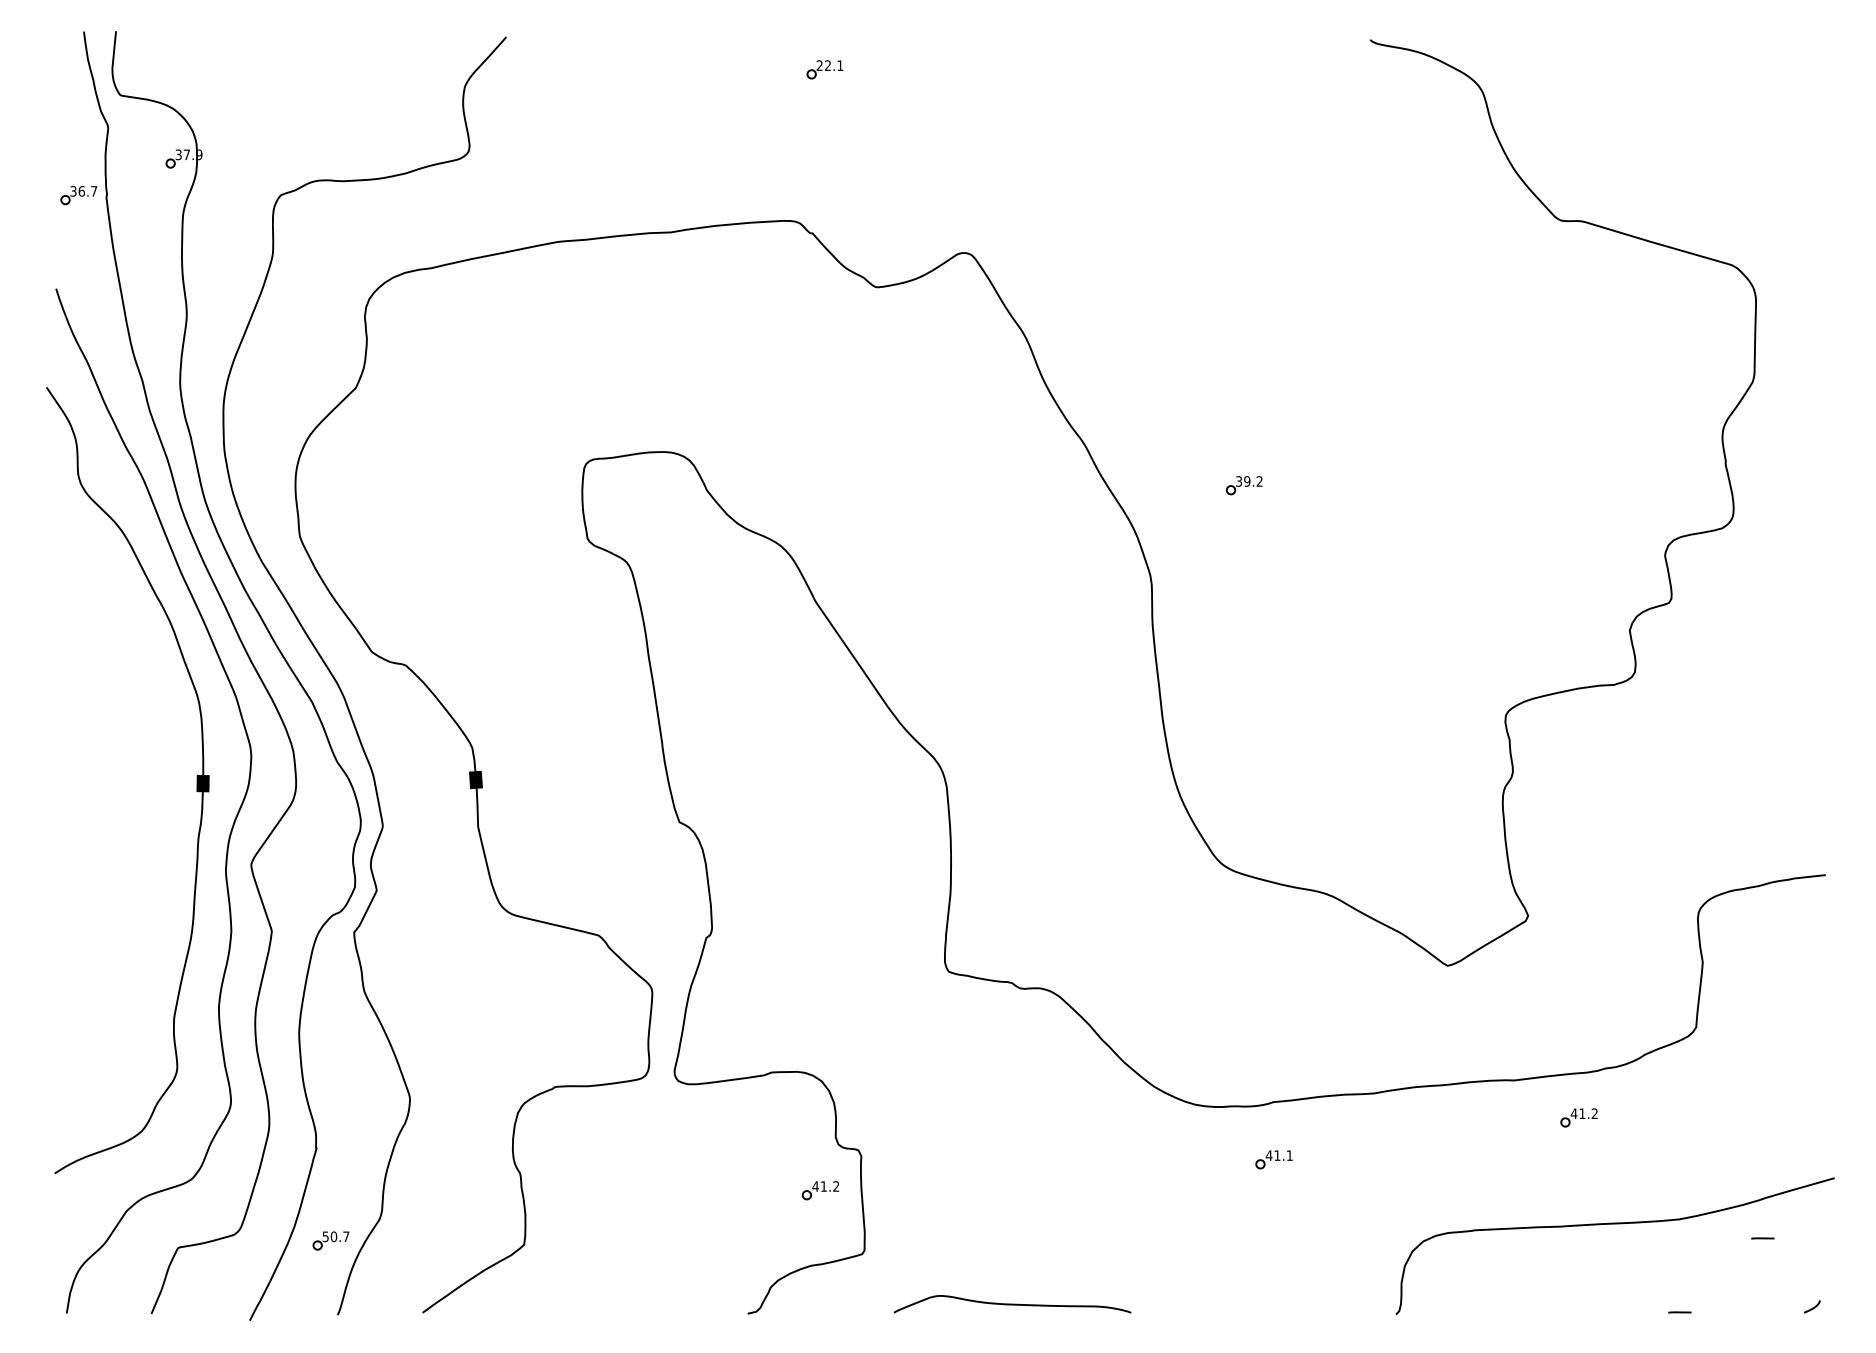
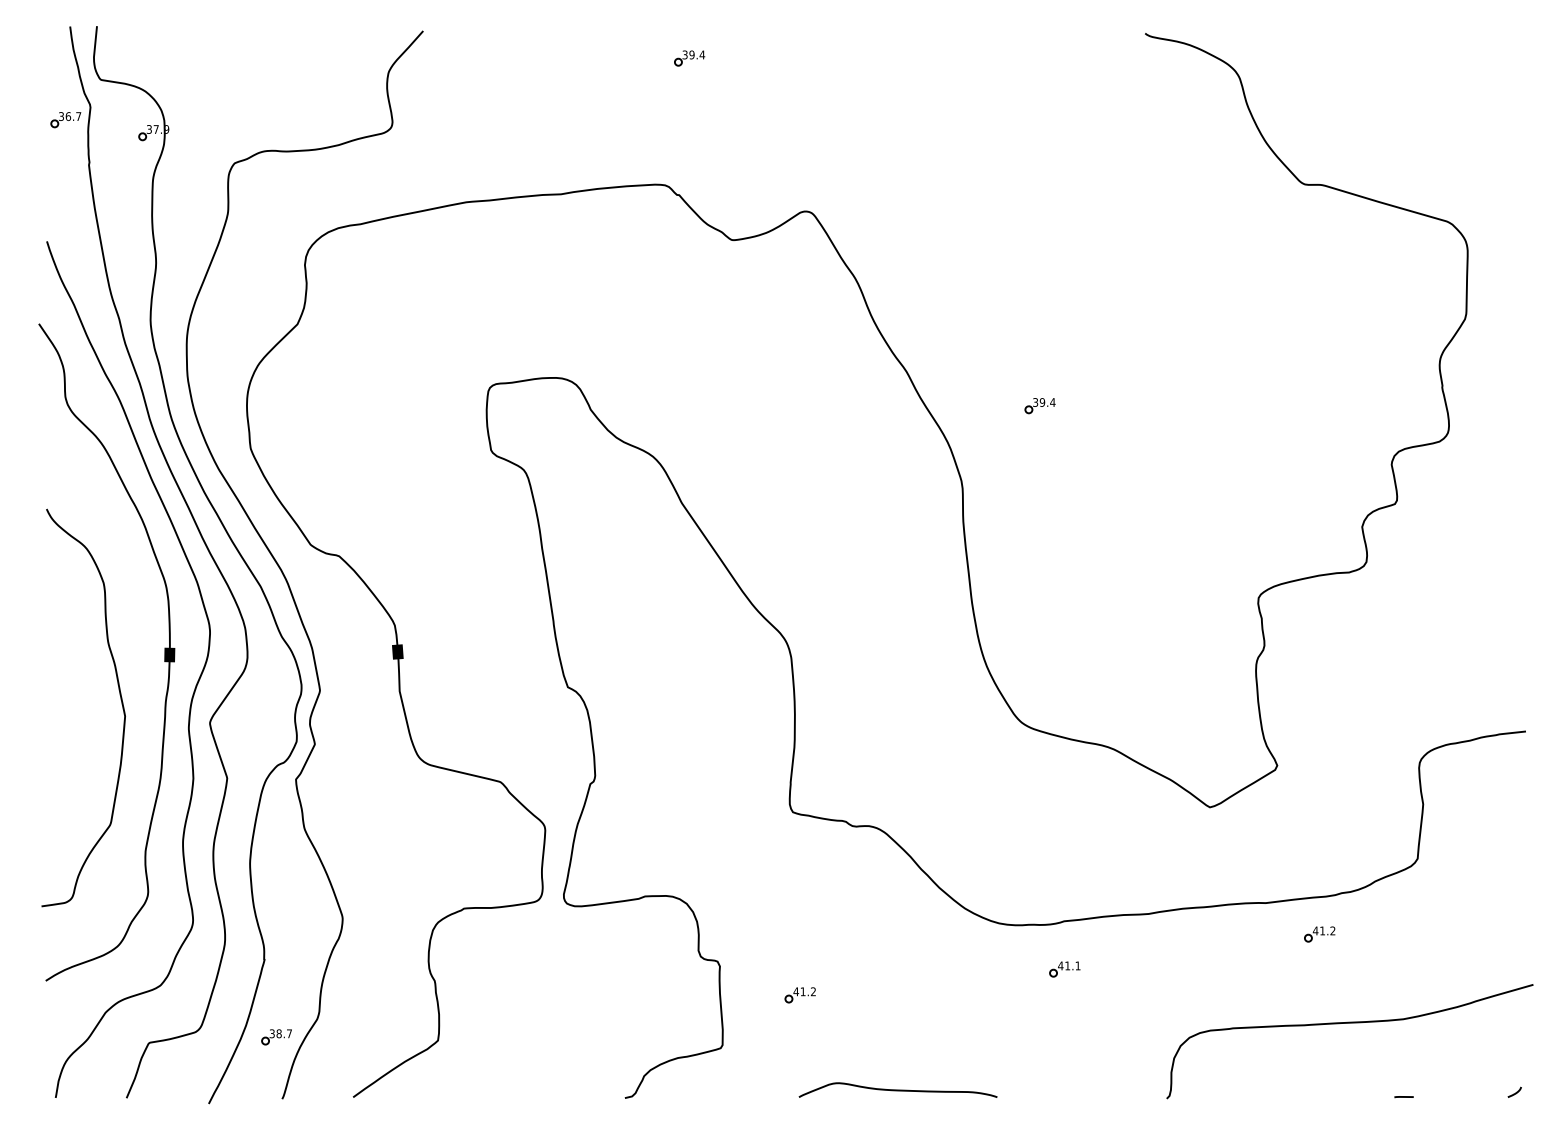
text: (829, 65) -> (693, 54), 22.1 -> 39.4
part: (78, 195) -> (65, 120), moved
text: (1259, 481) -> (1052, 402), 39.2 -> 39.4
curve: (143, 833) -> (119, 696), added
part: (820, 1190) -> (800, 995), moved
text: (330, 1236) -> (276, 1033), 50.7 -> 38.7
line: (1762, 1238) -> (1473, 1035), removed
curve: (1012, 1304) -> (898, 1090), moved

